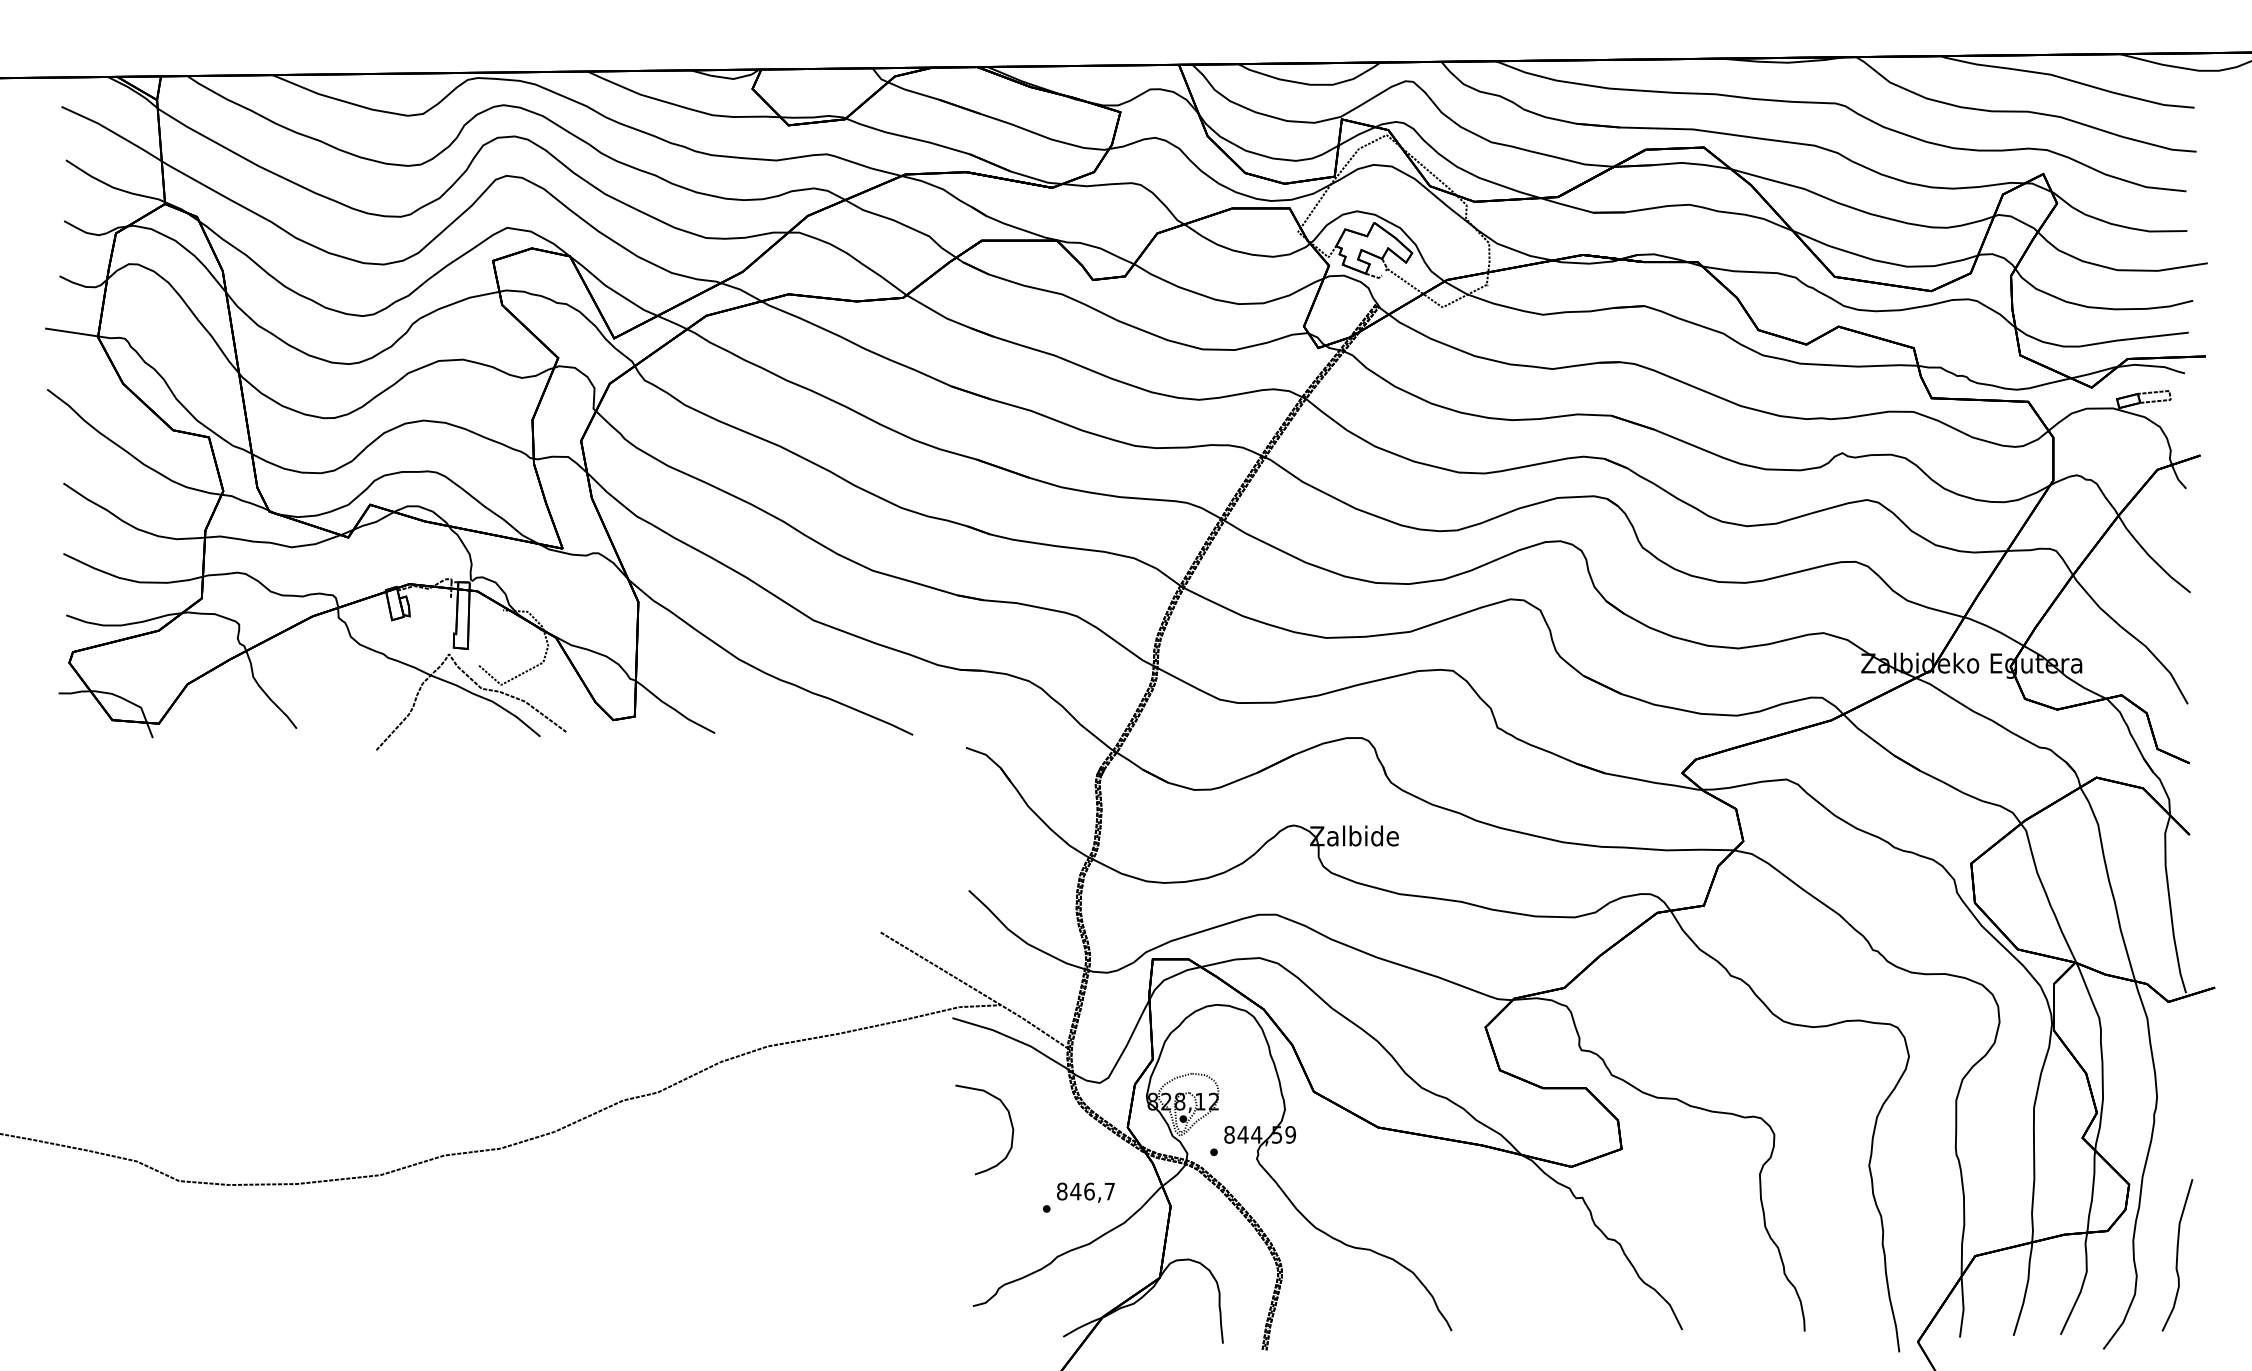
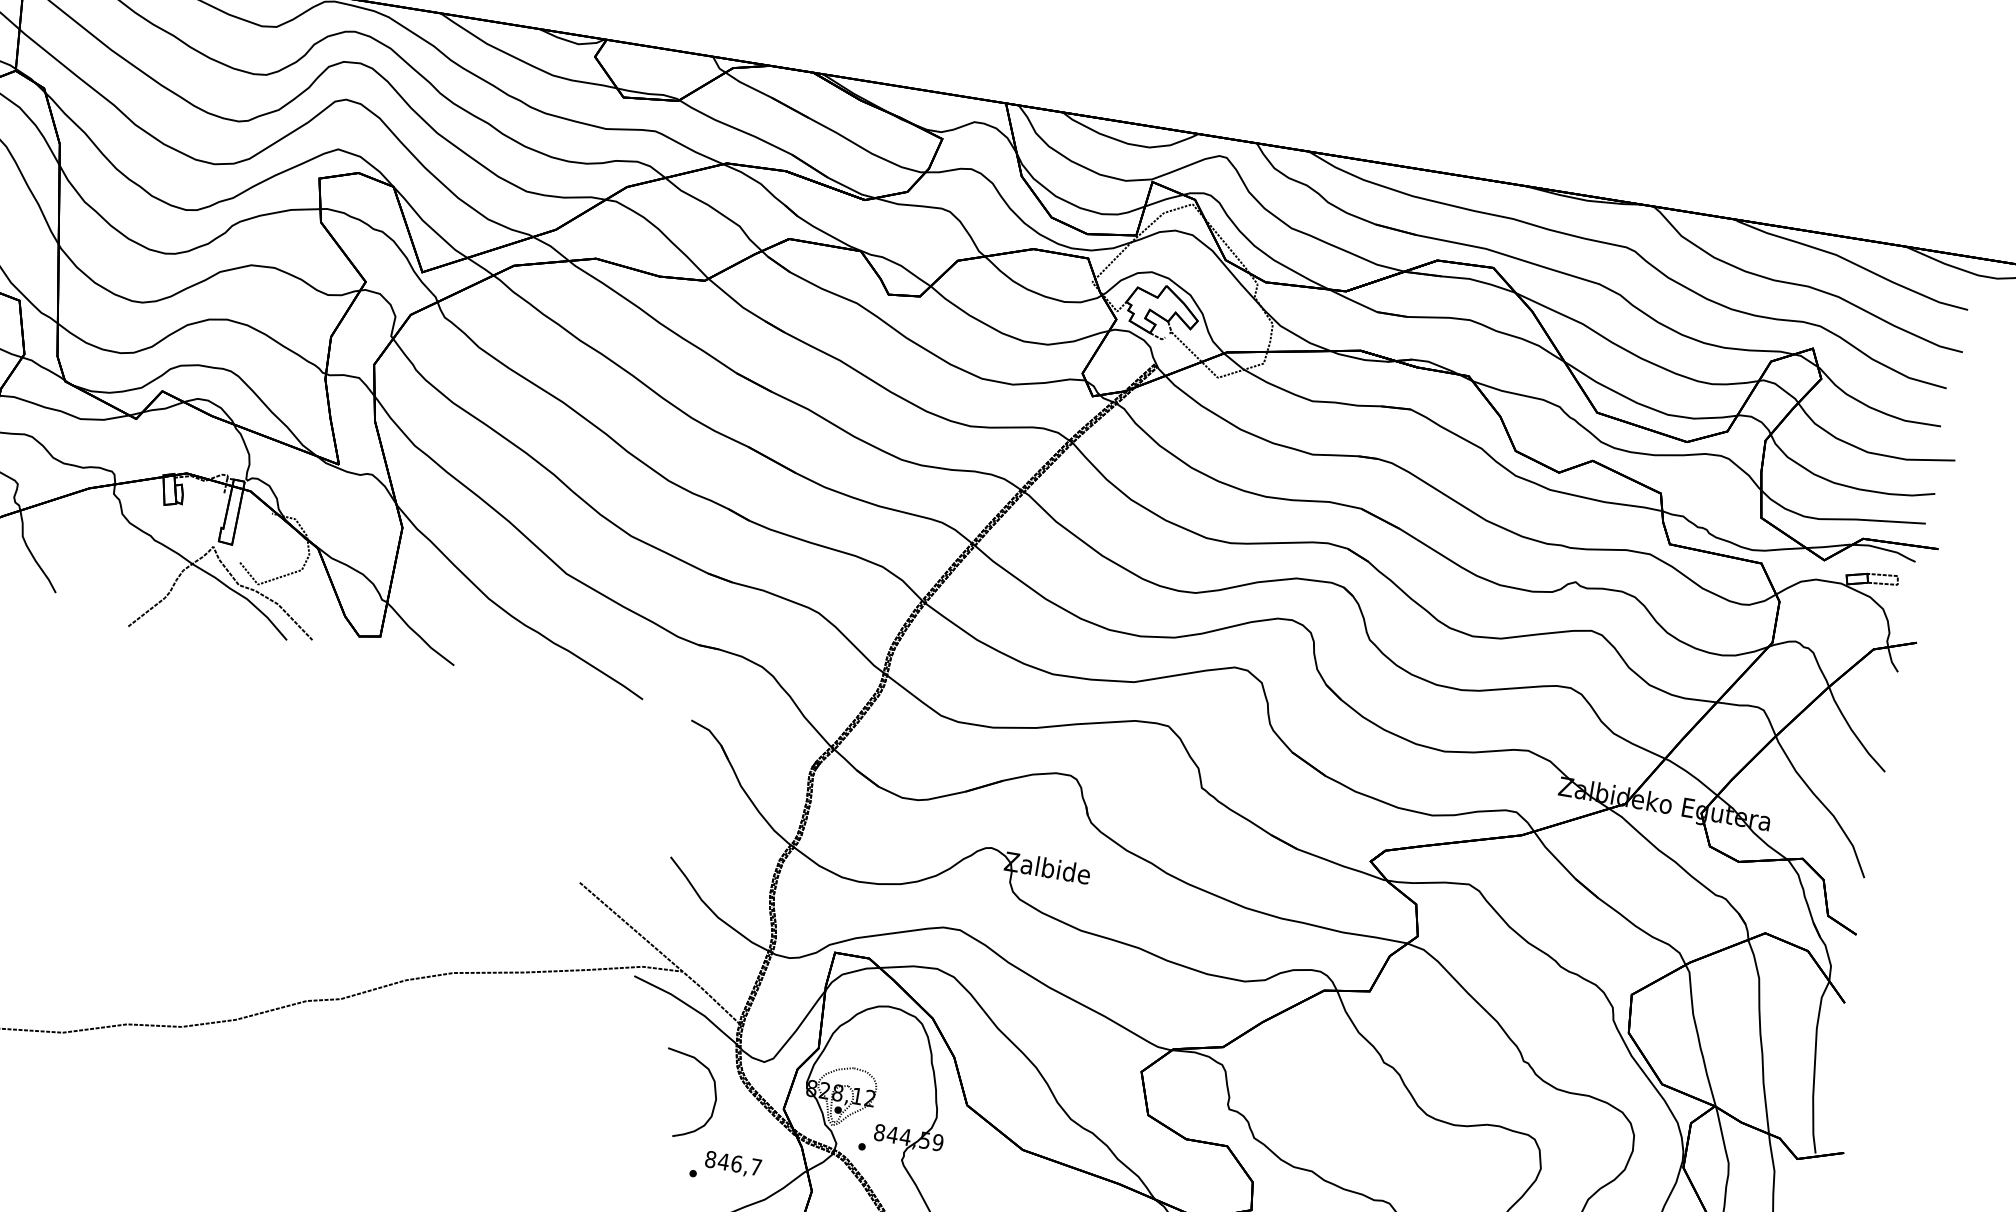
curve: (1010, 1123) -> (714, 1093), moved

